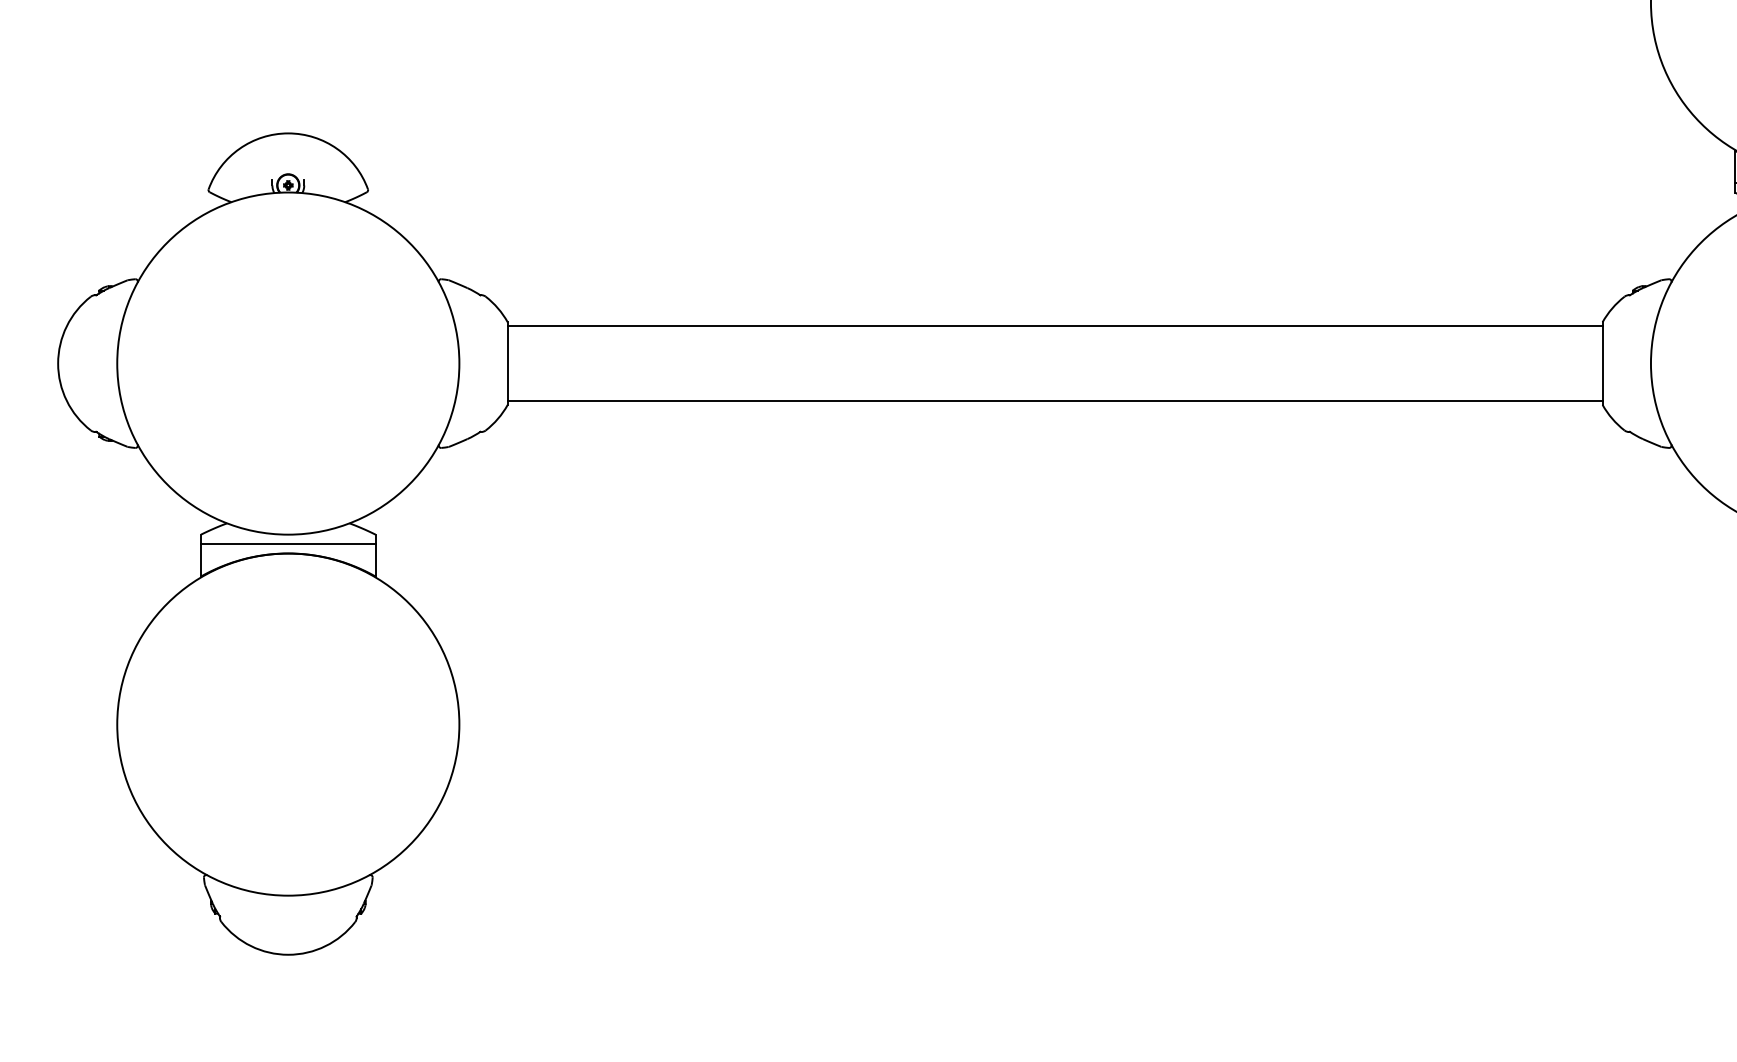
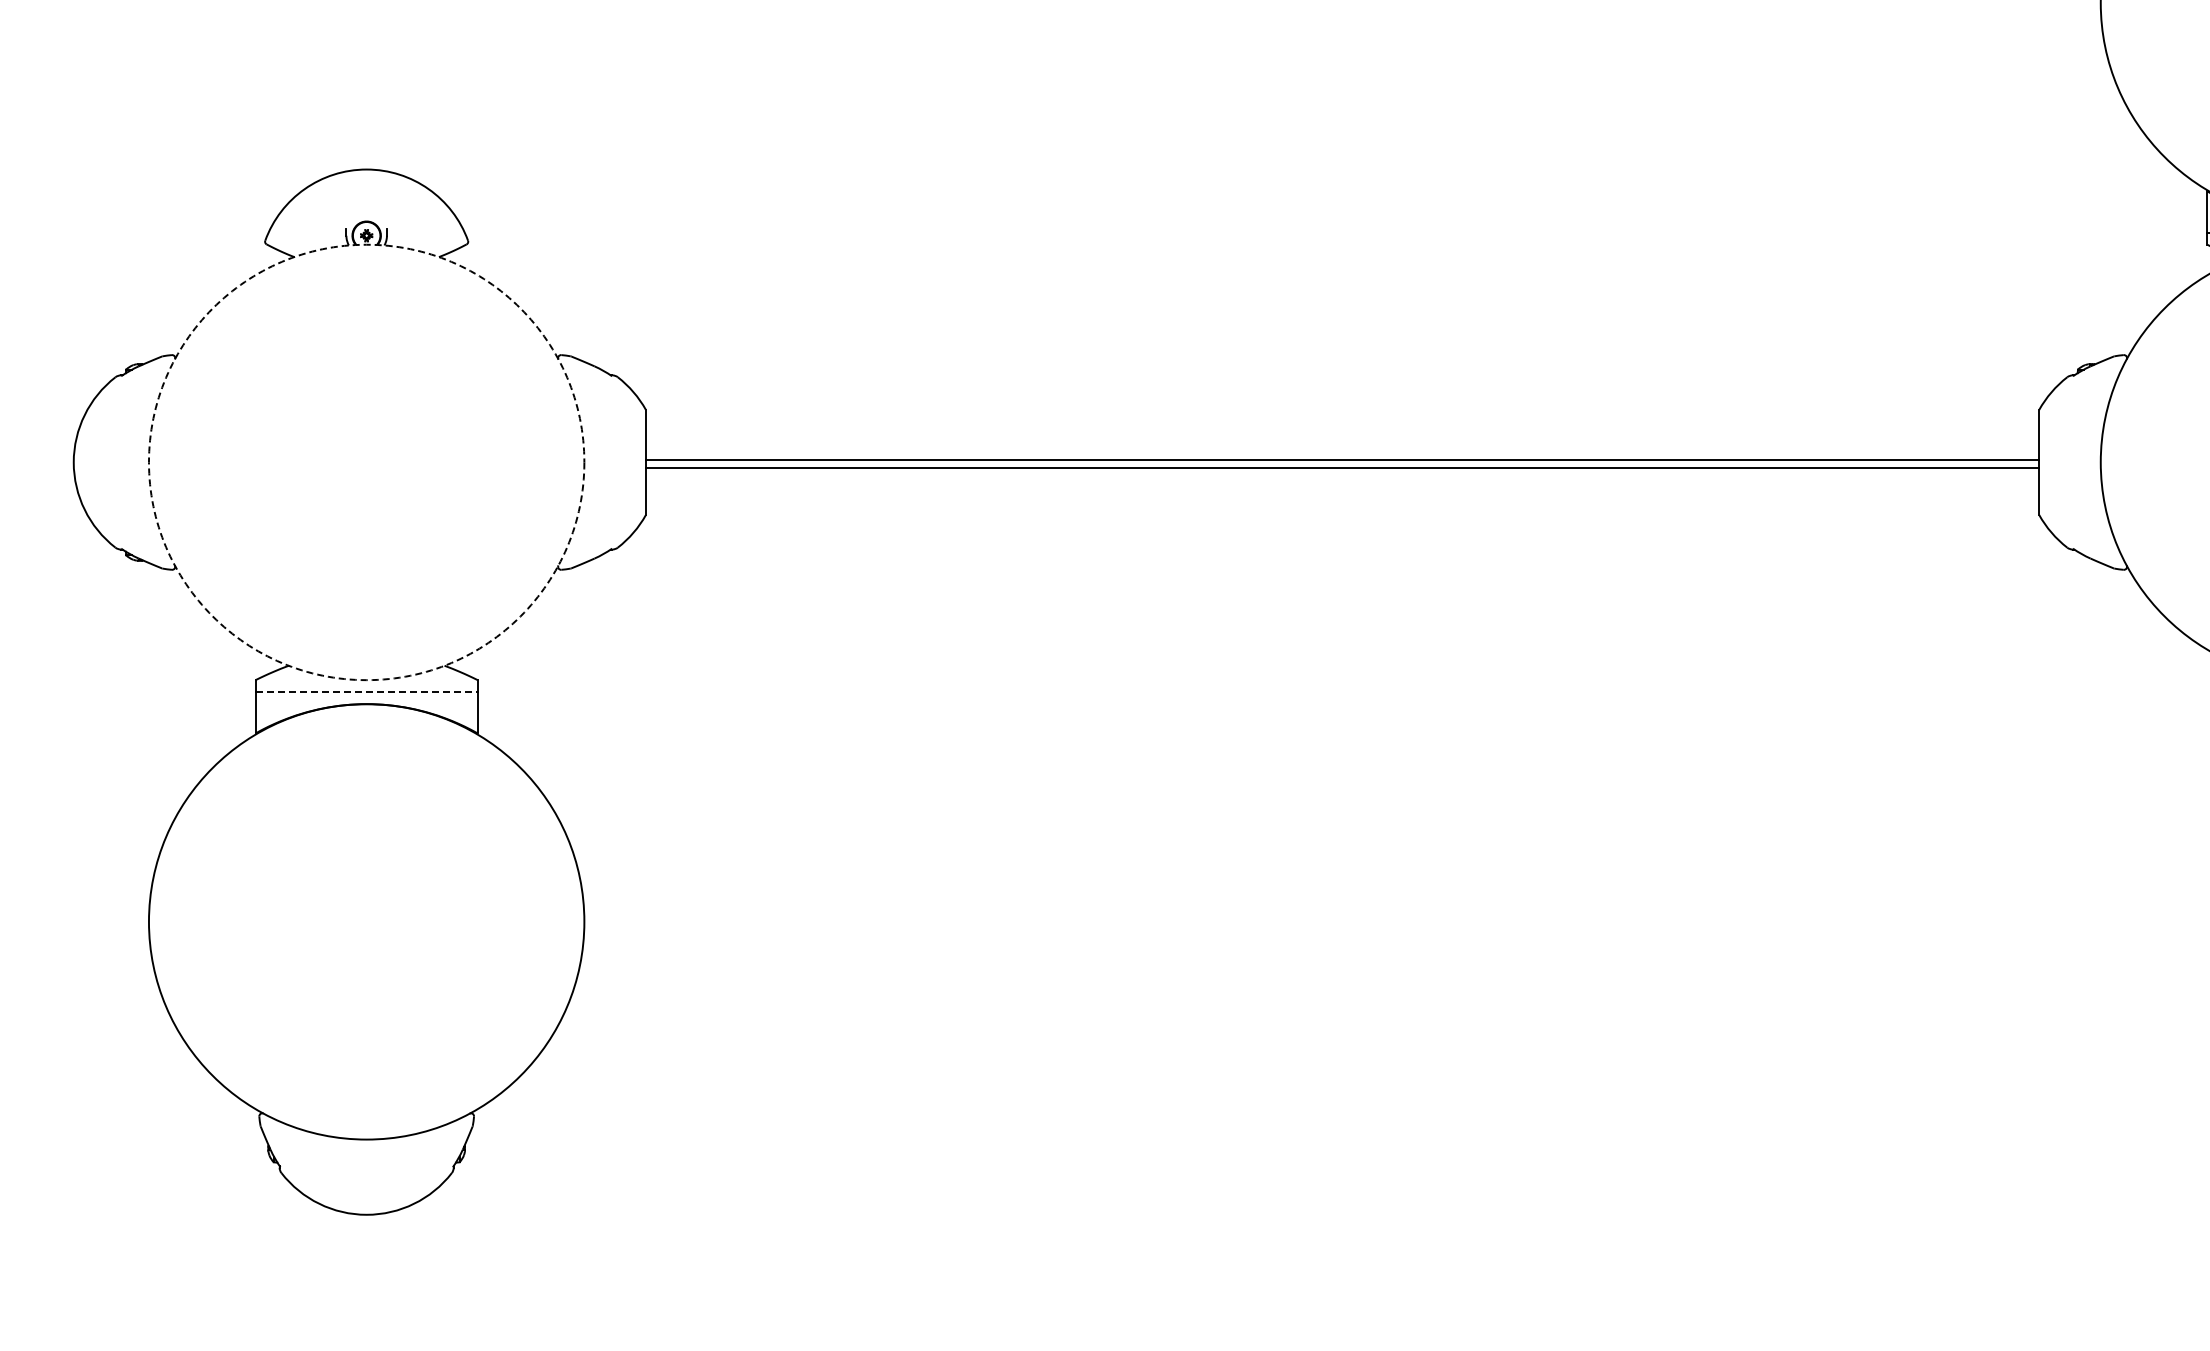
line: (1055, 325) -> (1342, 467), moved
circle: (288, 363) -> (366, 462), solid -> dashed
line: (1055, 401) -> (1342, 460), moved
line: (288, 544) -> (367, 692), solid -> dashed

